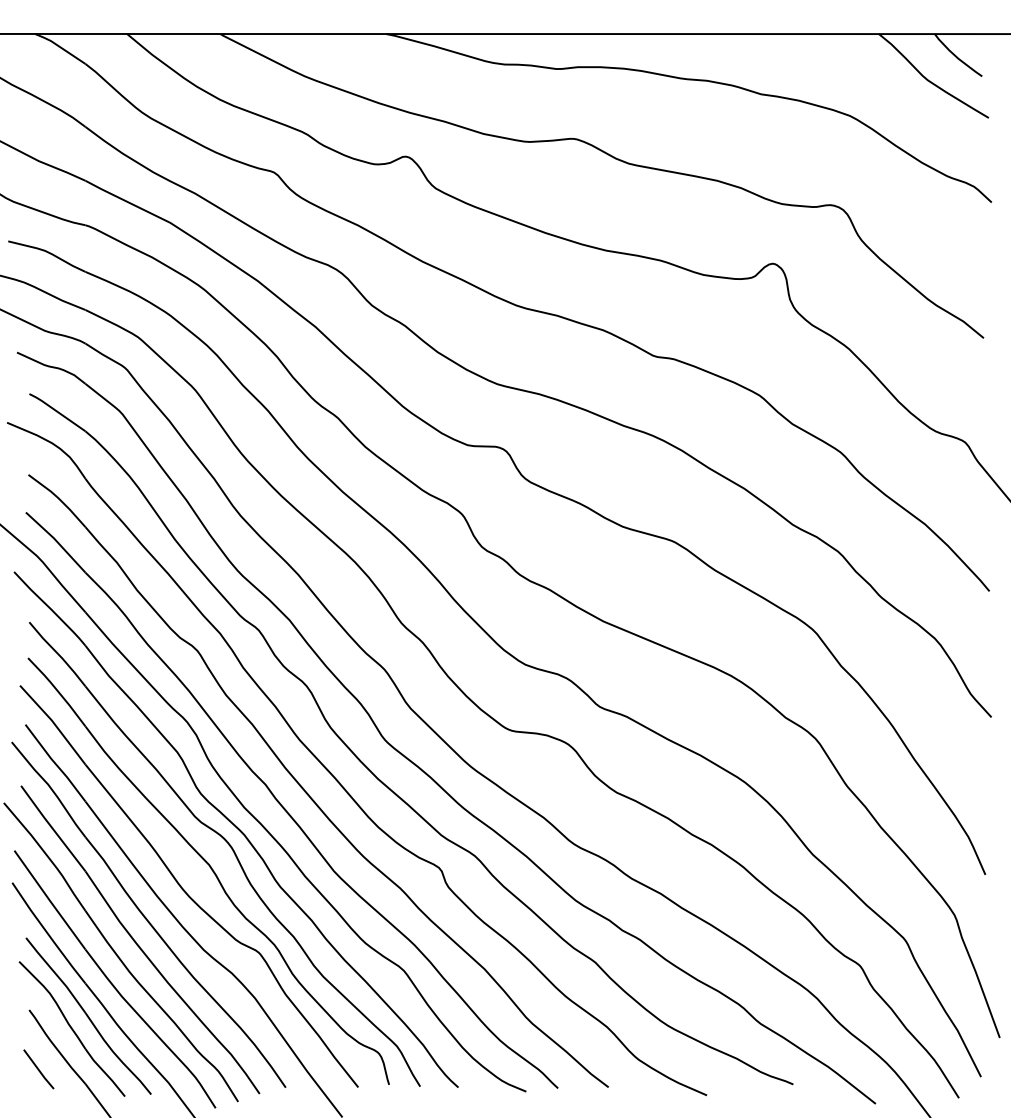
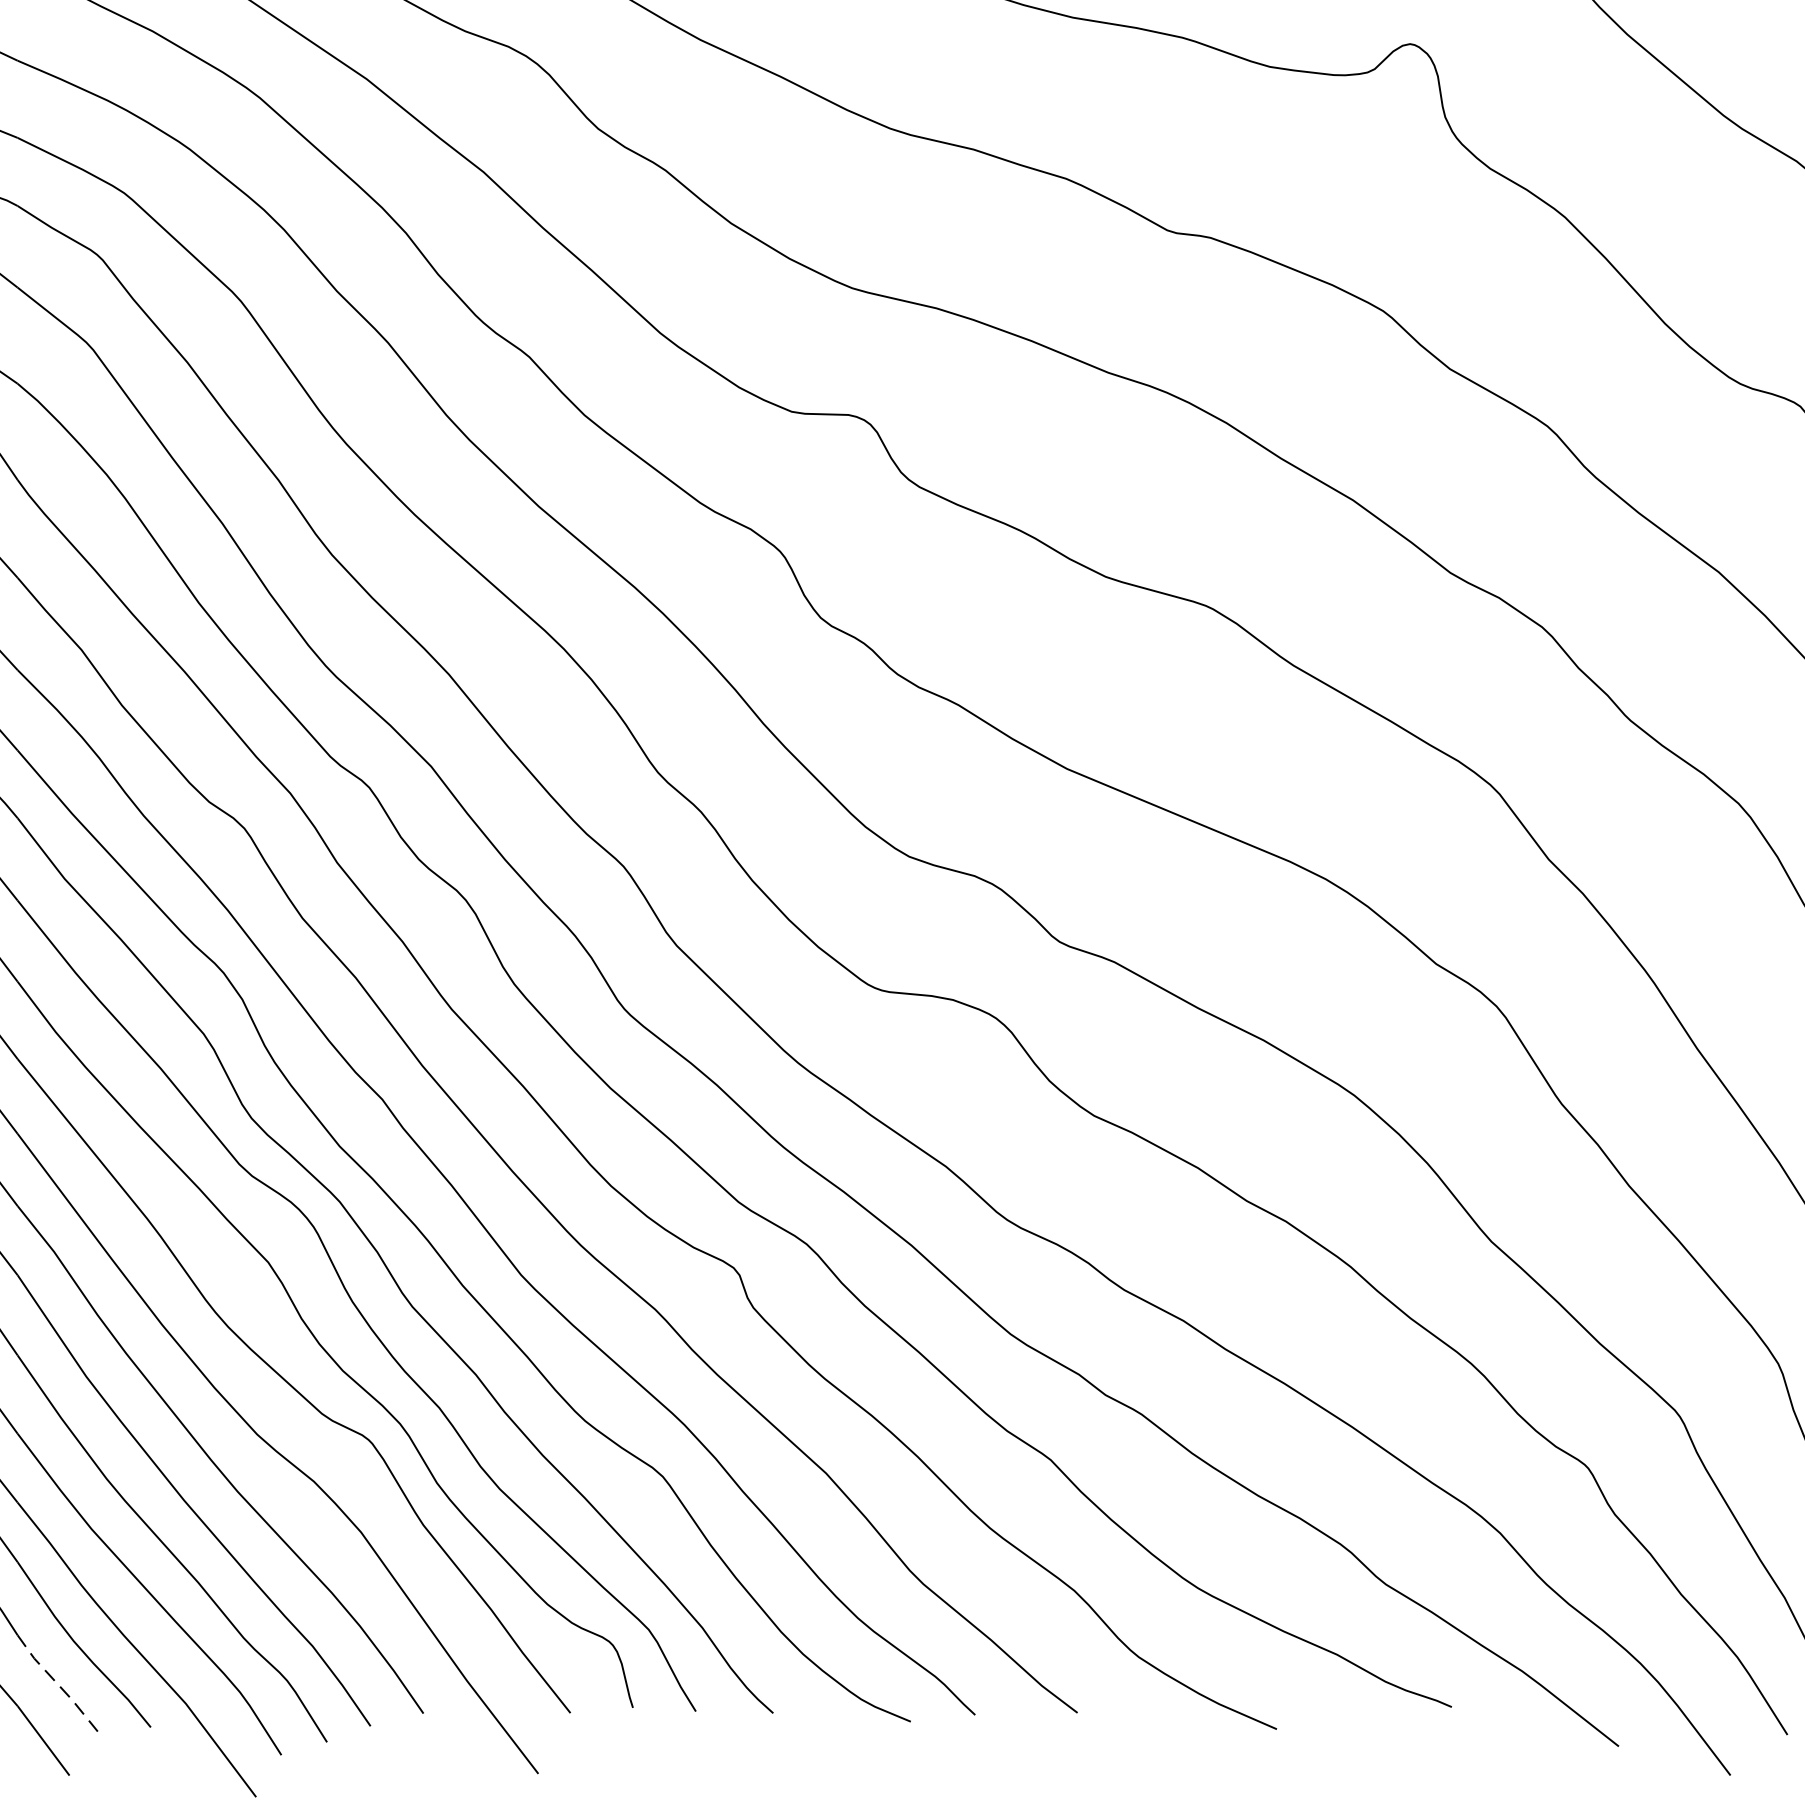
line: (105, 1072) -> (58, 1682), solid -> dashed

